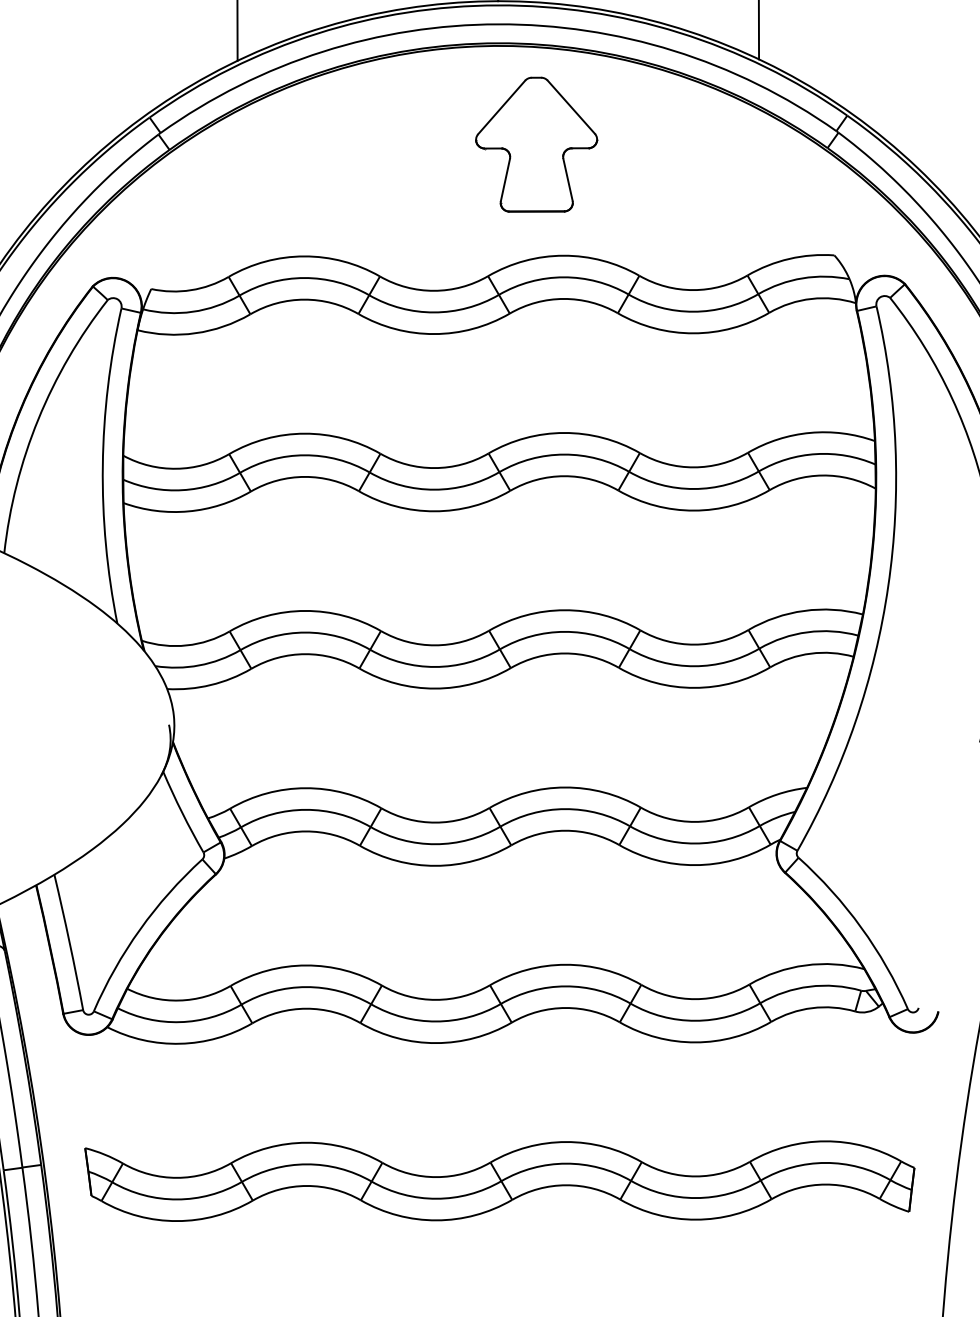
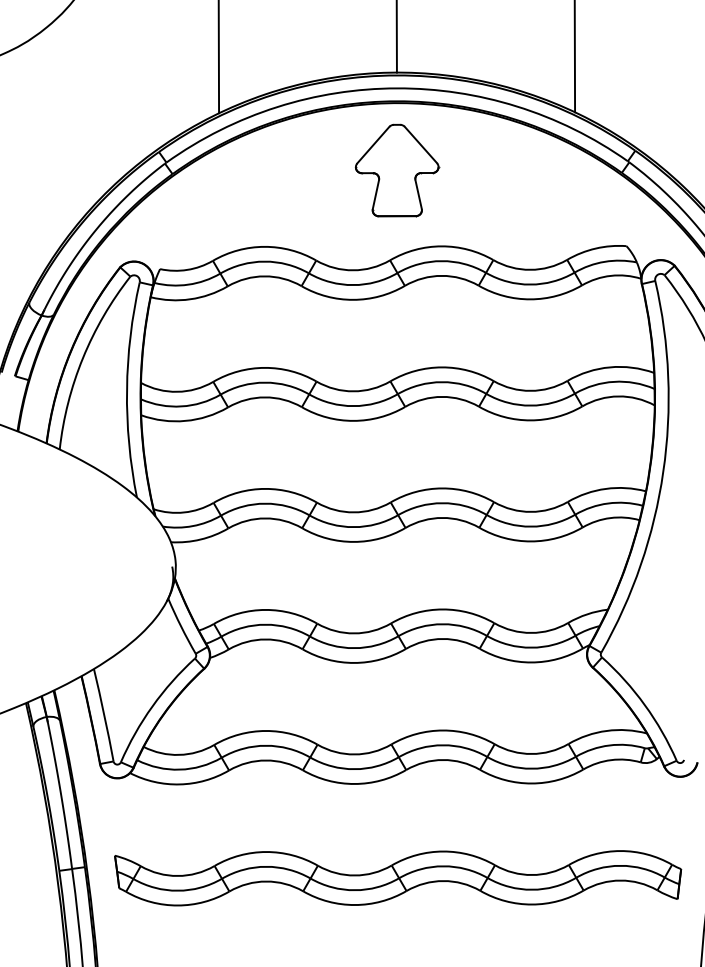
part: (537, 144) -> (397, 170), moved

